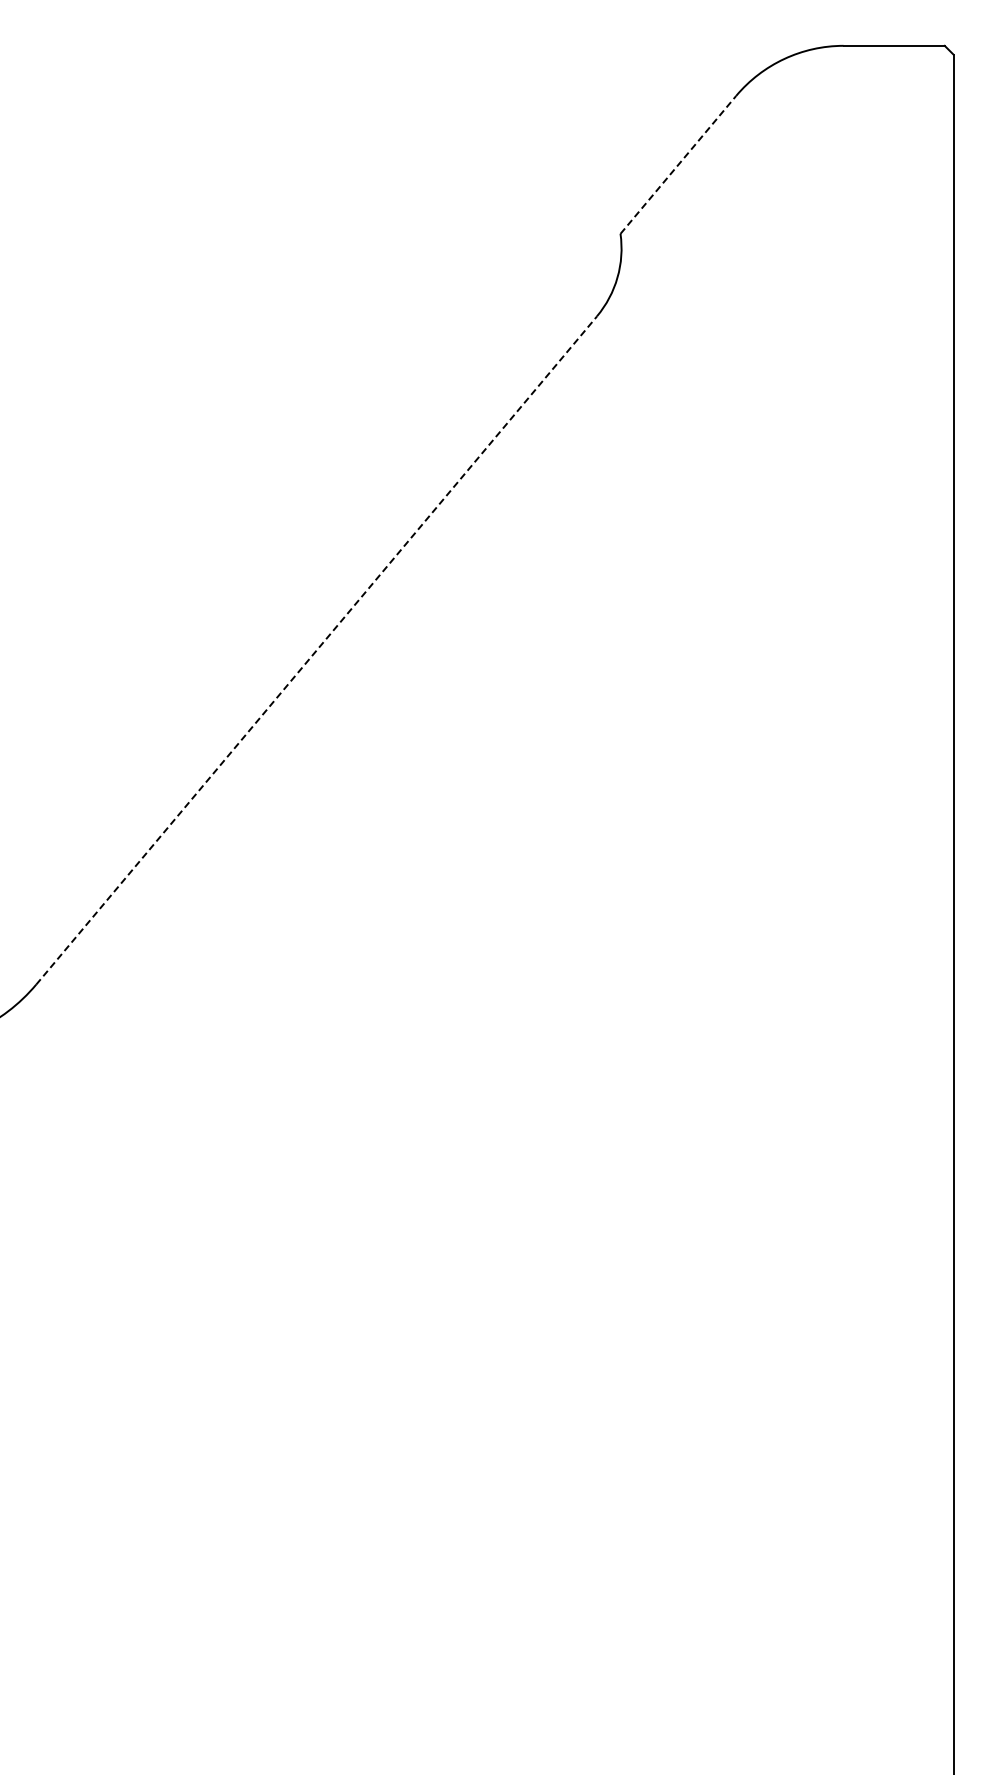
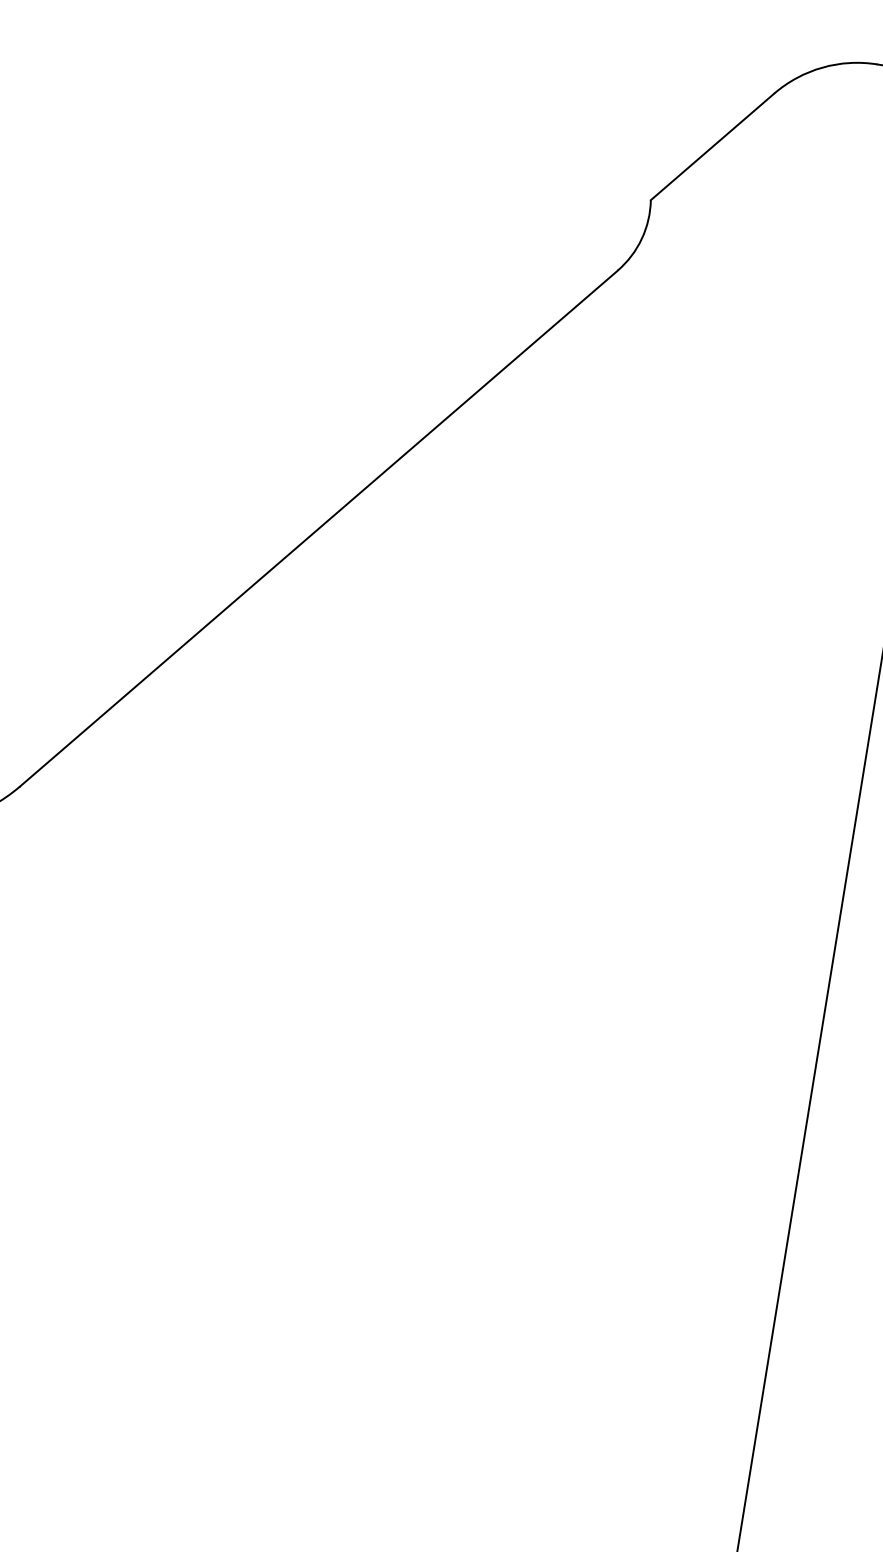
line: (678, 164) -> (712, 146), dashed -> solid
line: (316, 650) -> (318, 528), dashed -> solid

